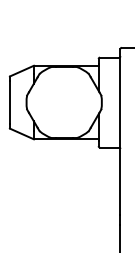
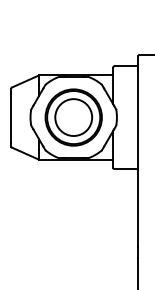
part: (63, 102) -> (72, 117), added

